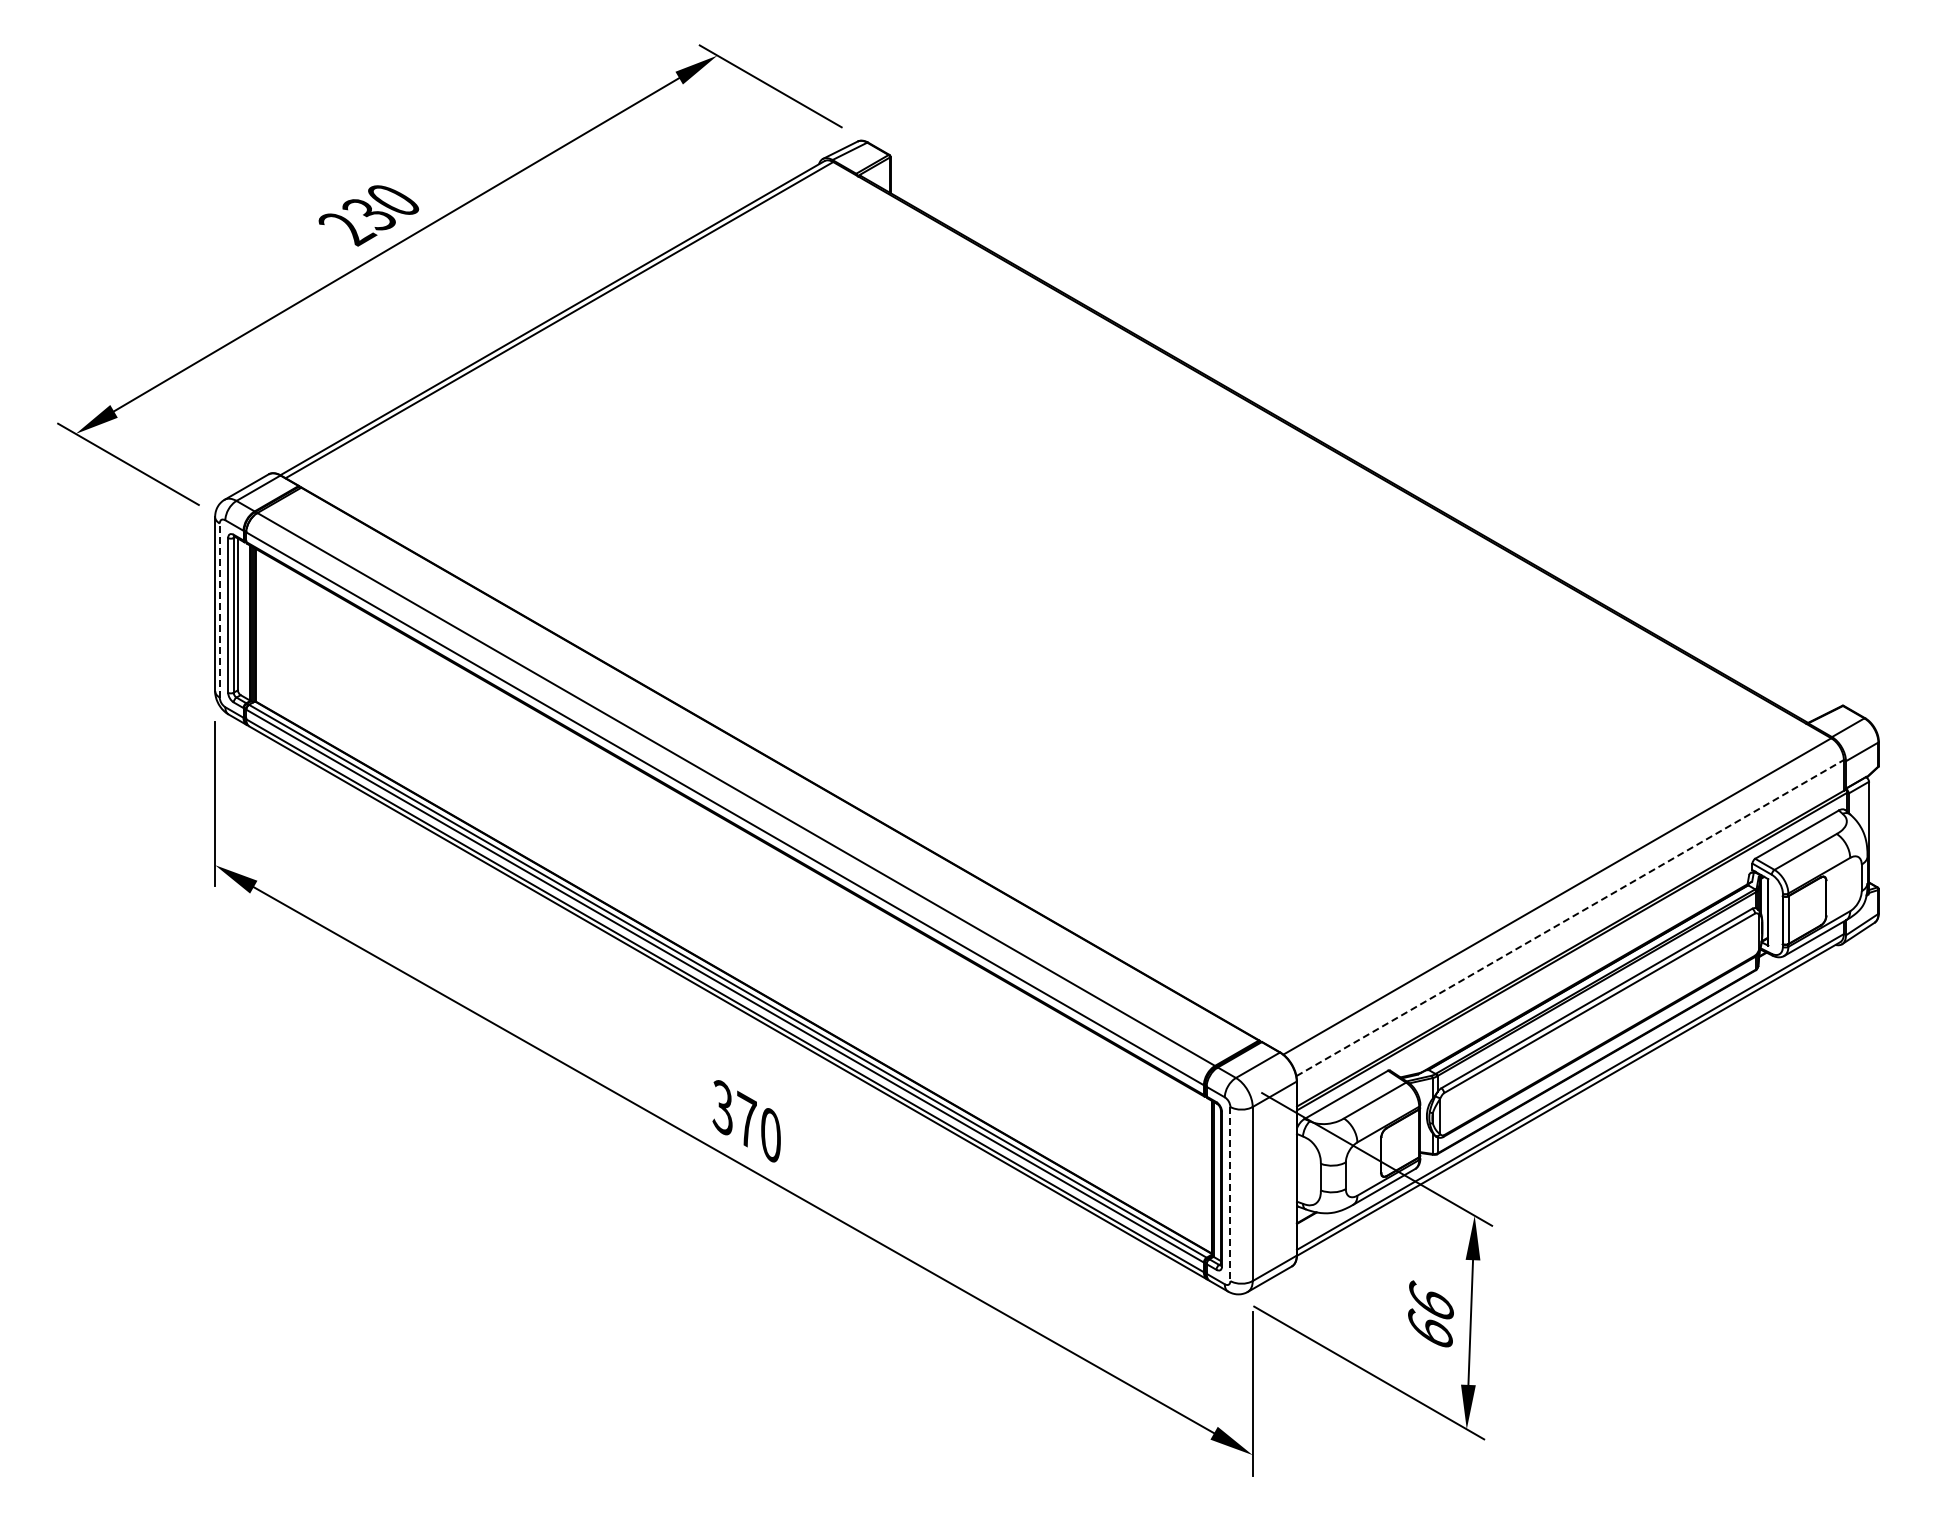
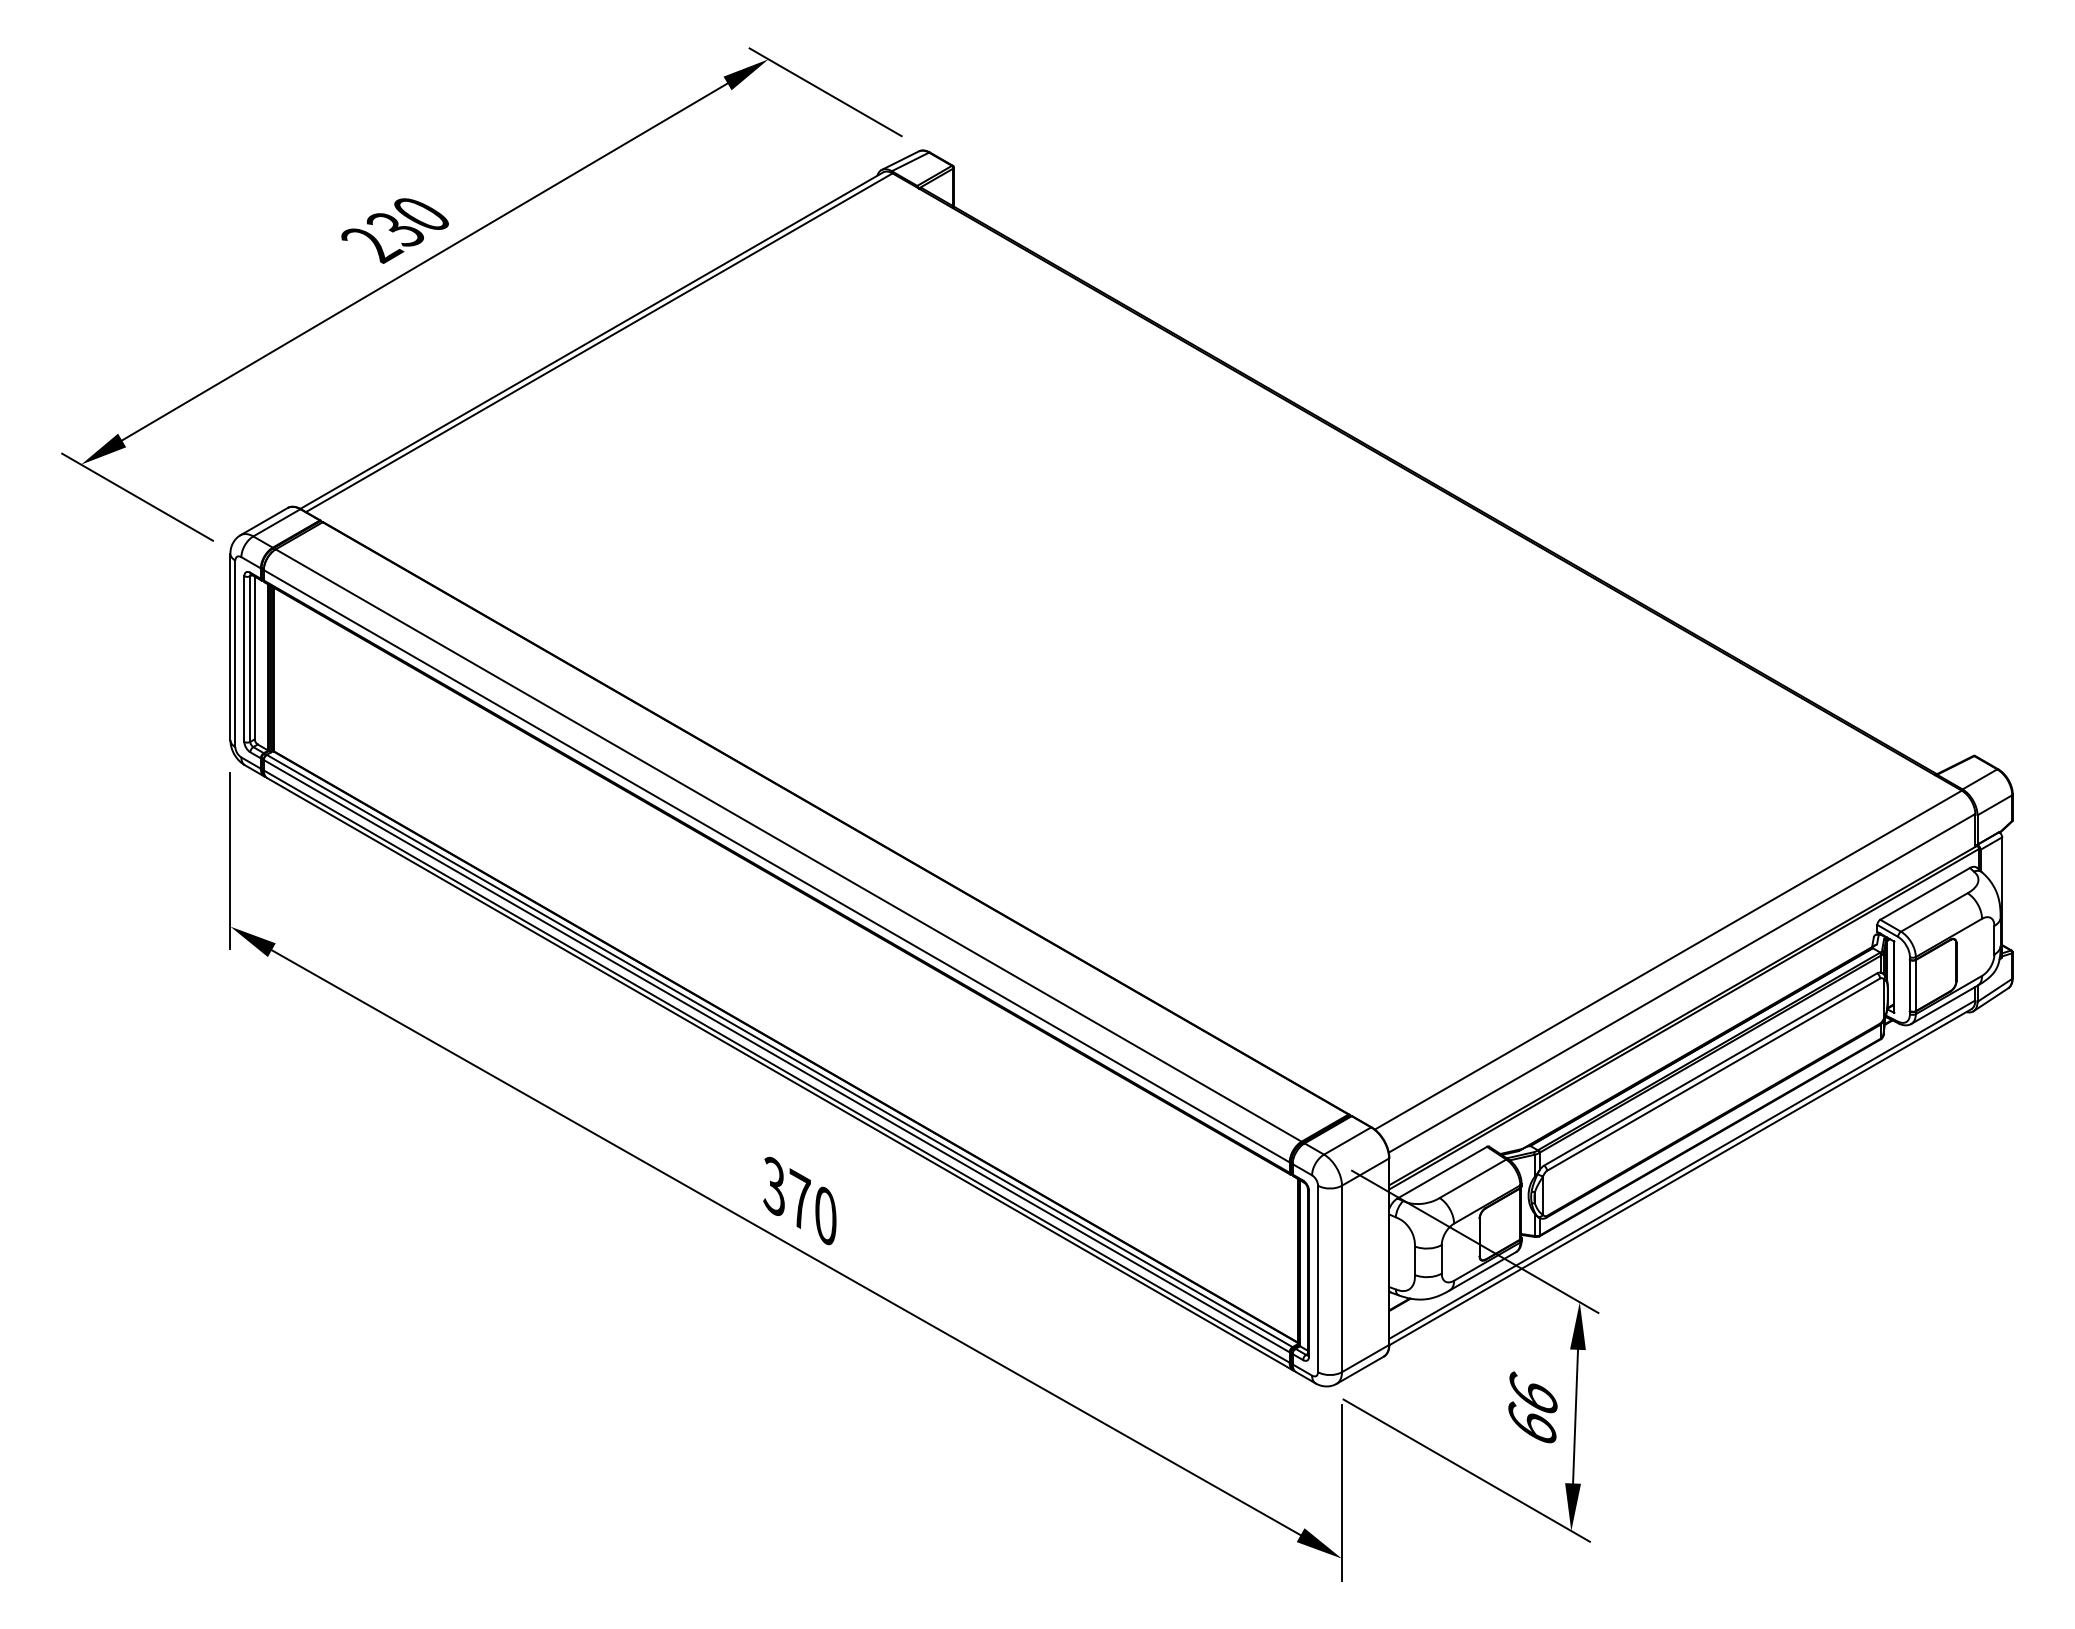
line: (219, 610) -> (235, 653), dashed -> solid
line: (1570, 917) -> (1682, 982), dashed -> solid
line: (1230, 1194) -> (1318, 1279), dashed -> solid

